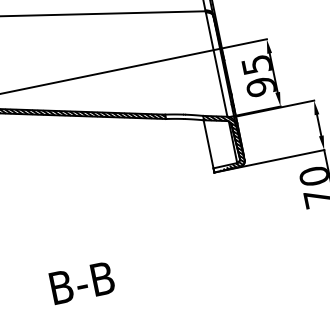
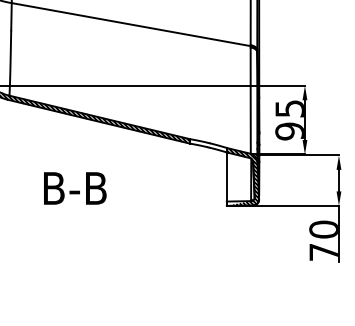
text: (82, 282) -> (75, 188), moved

